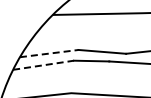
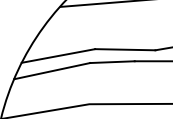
line: (49, 53) -> (58, 55), dashed -> solid
line: (43, 65) -> (52, 71), dashed -> solid

